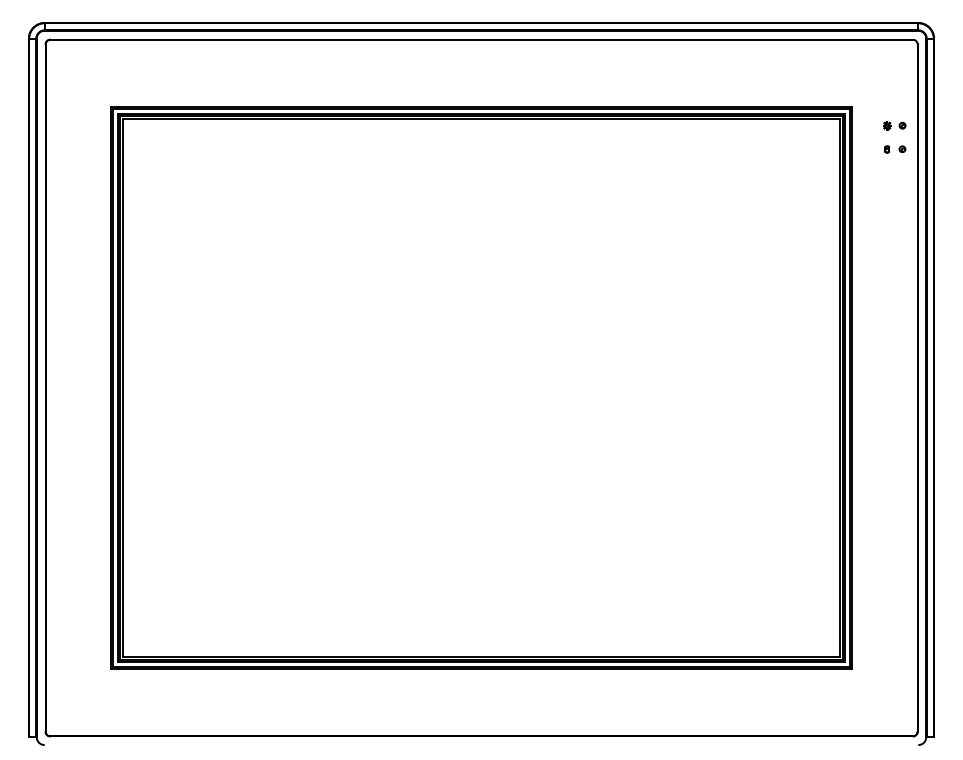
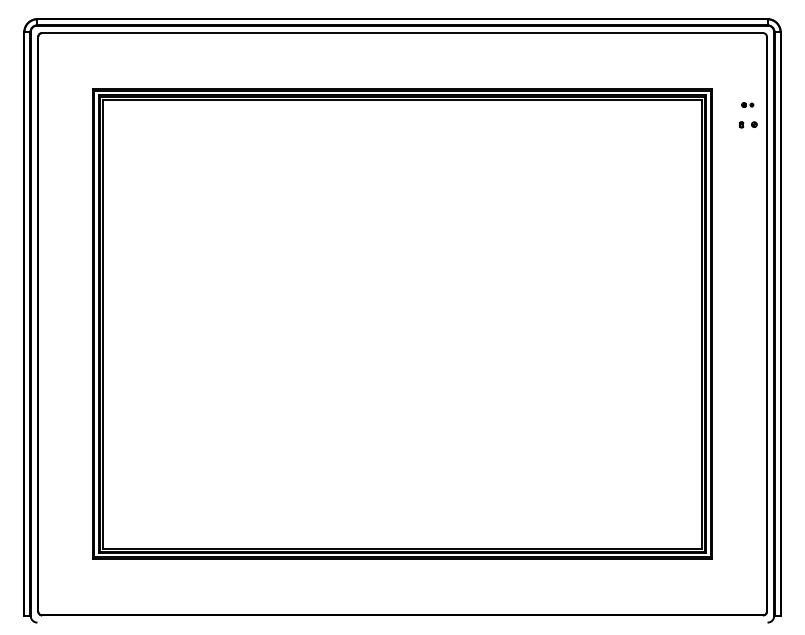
part: (894, 125) -> (747, 104), size x0.6

